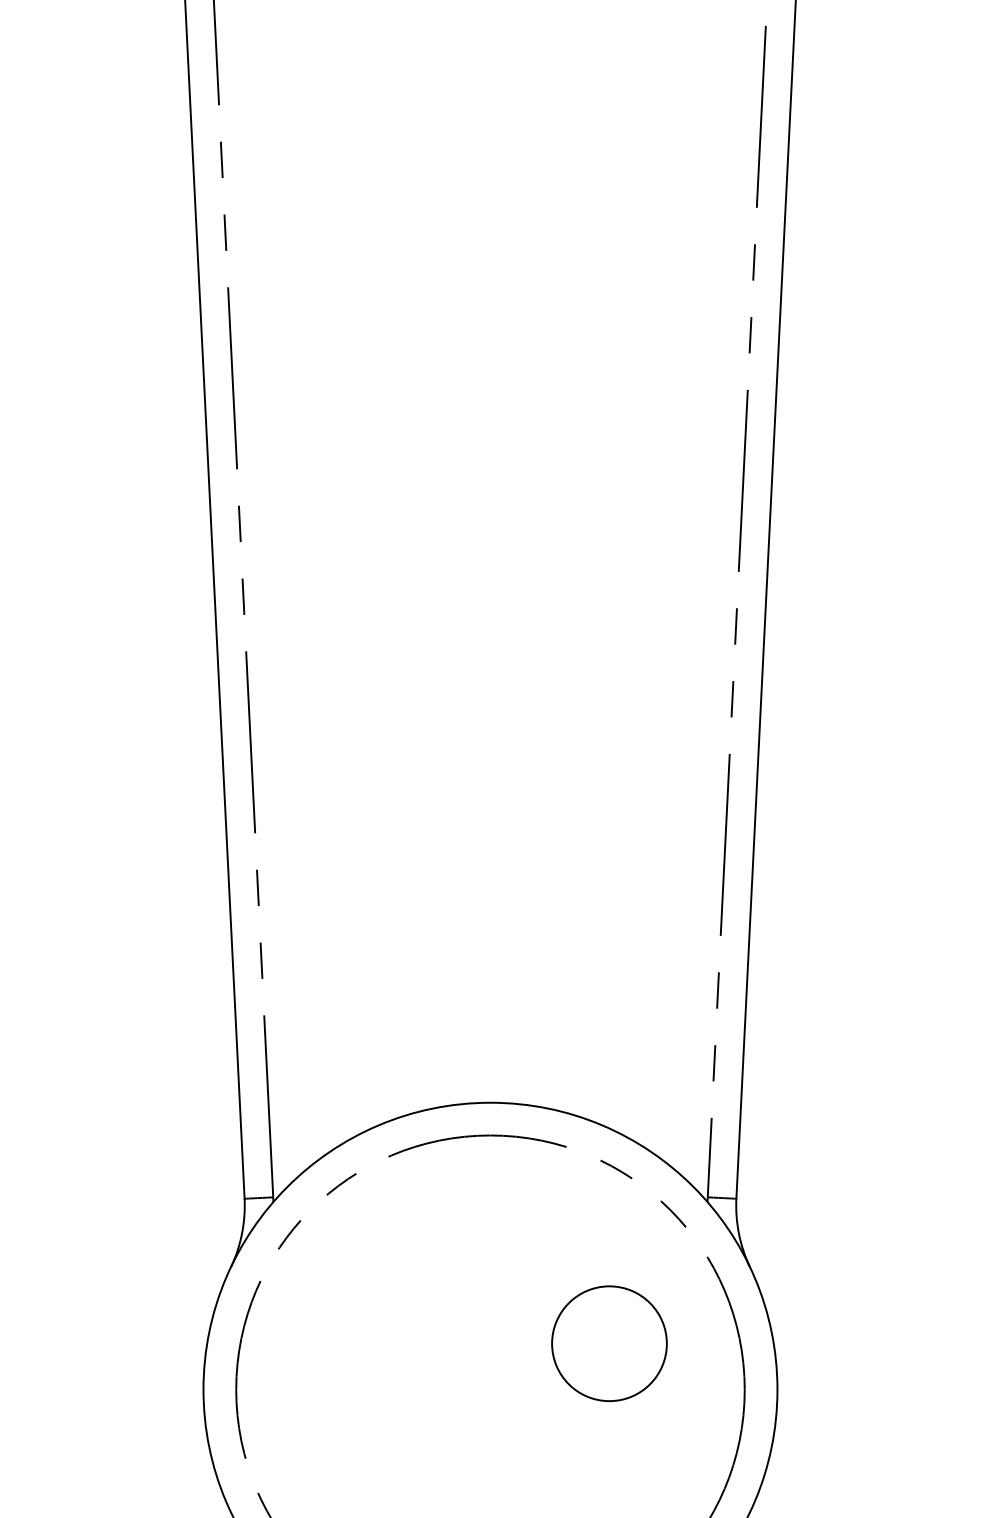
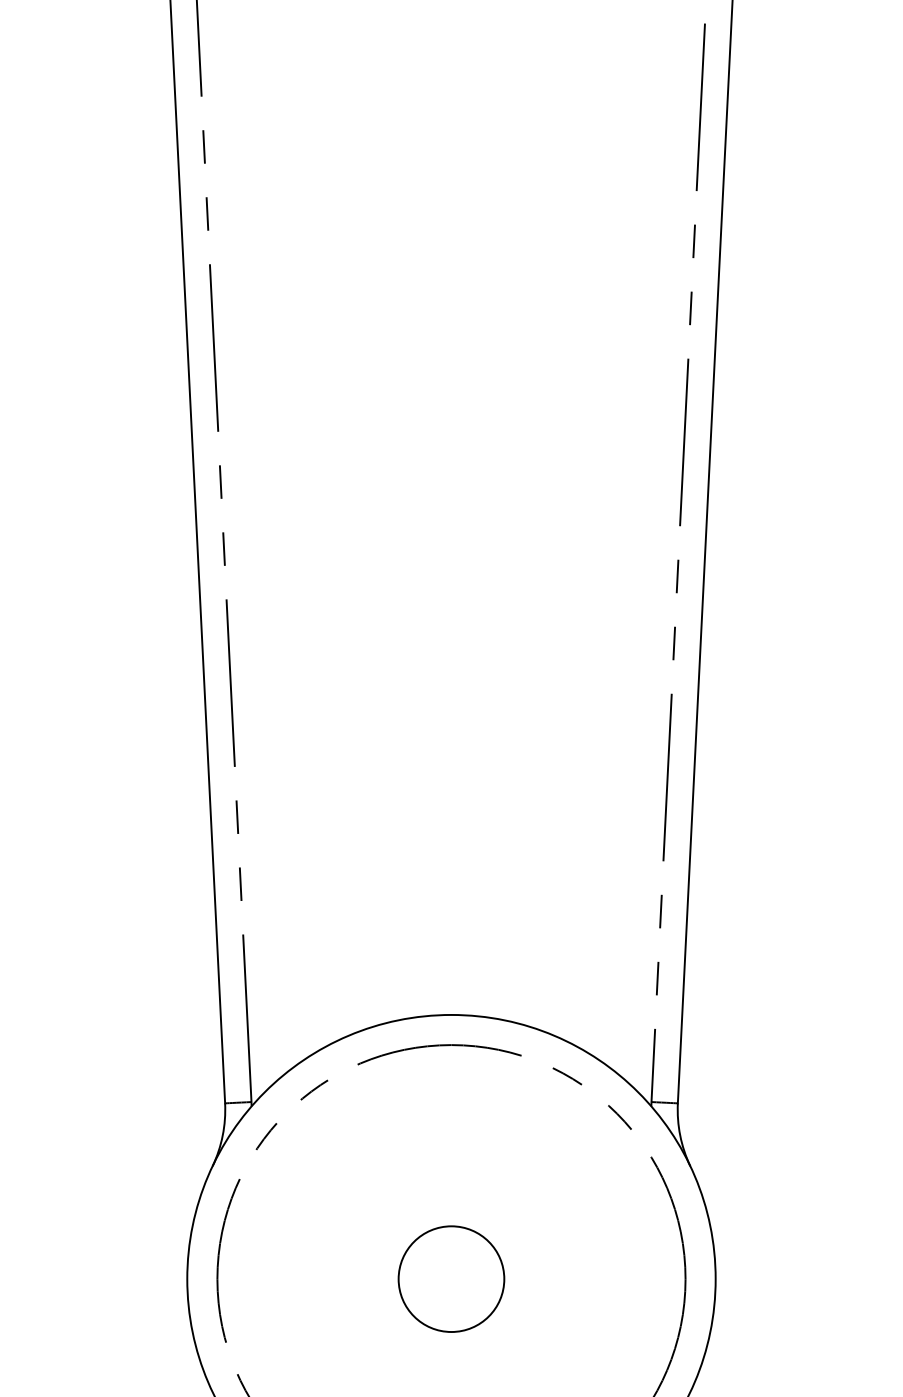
circle: (609, 1343) -> (451, 1278), moved

